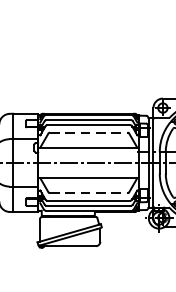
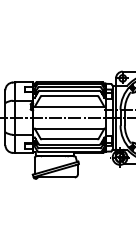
line: (88, 133) -> (69, 96), dashed -> solid
line: (88, 193) -> (69, 139), dashed -> solid

